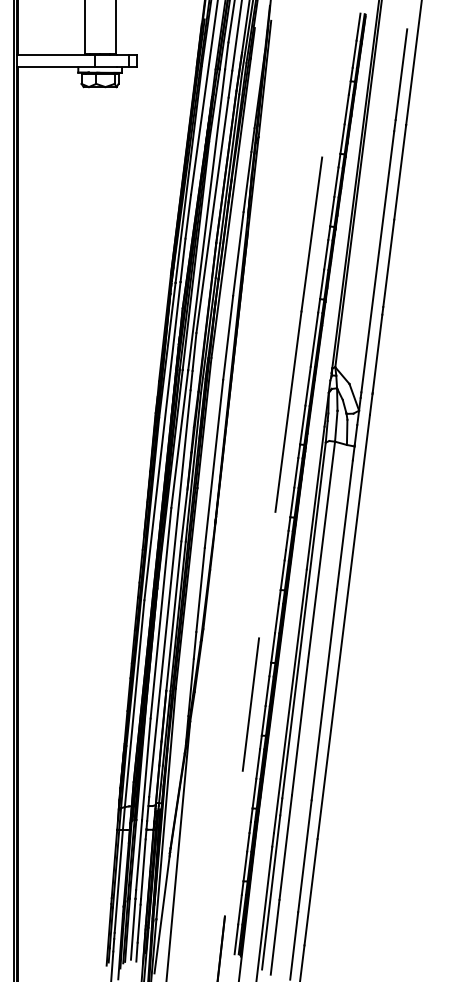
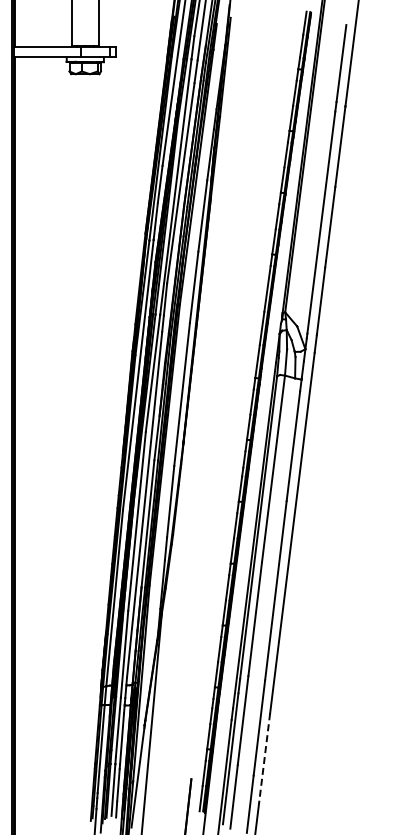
line: (297, 334) -> (253, 284), removed
line: (250, 703) -> (213, 598), removed
line: (310, 892) -> (264, 758), solid -> dashed

